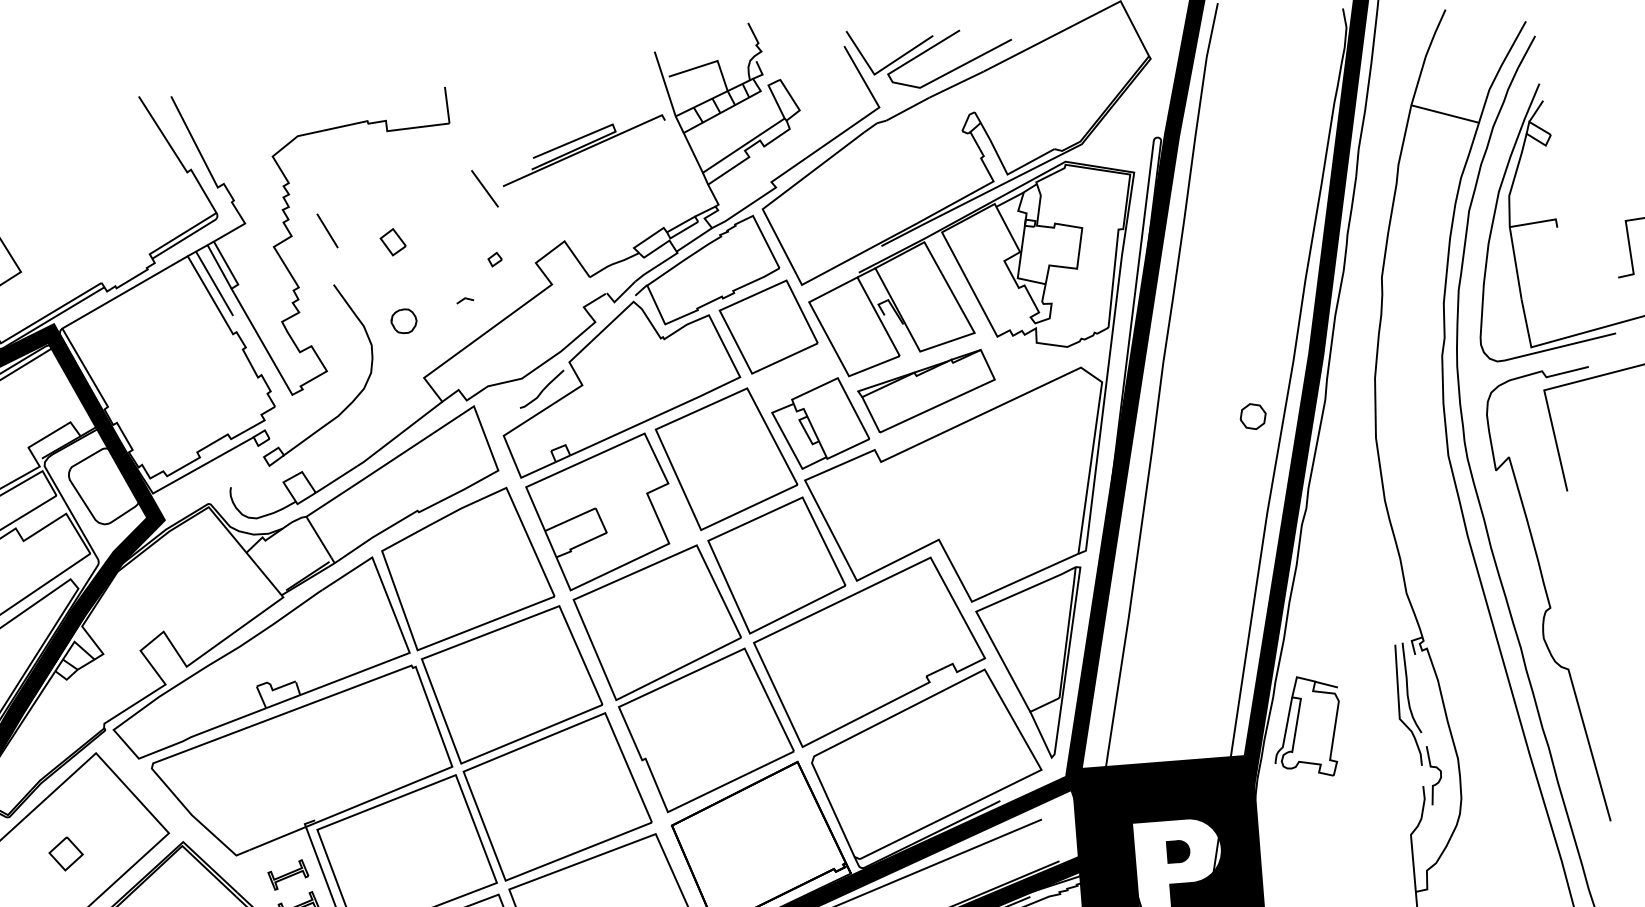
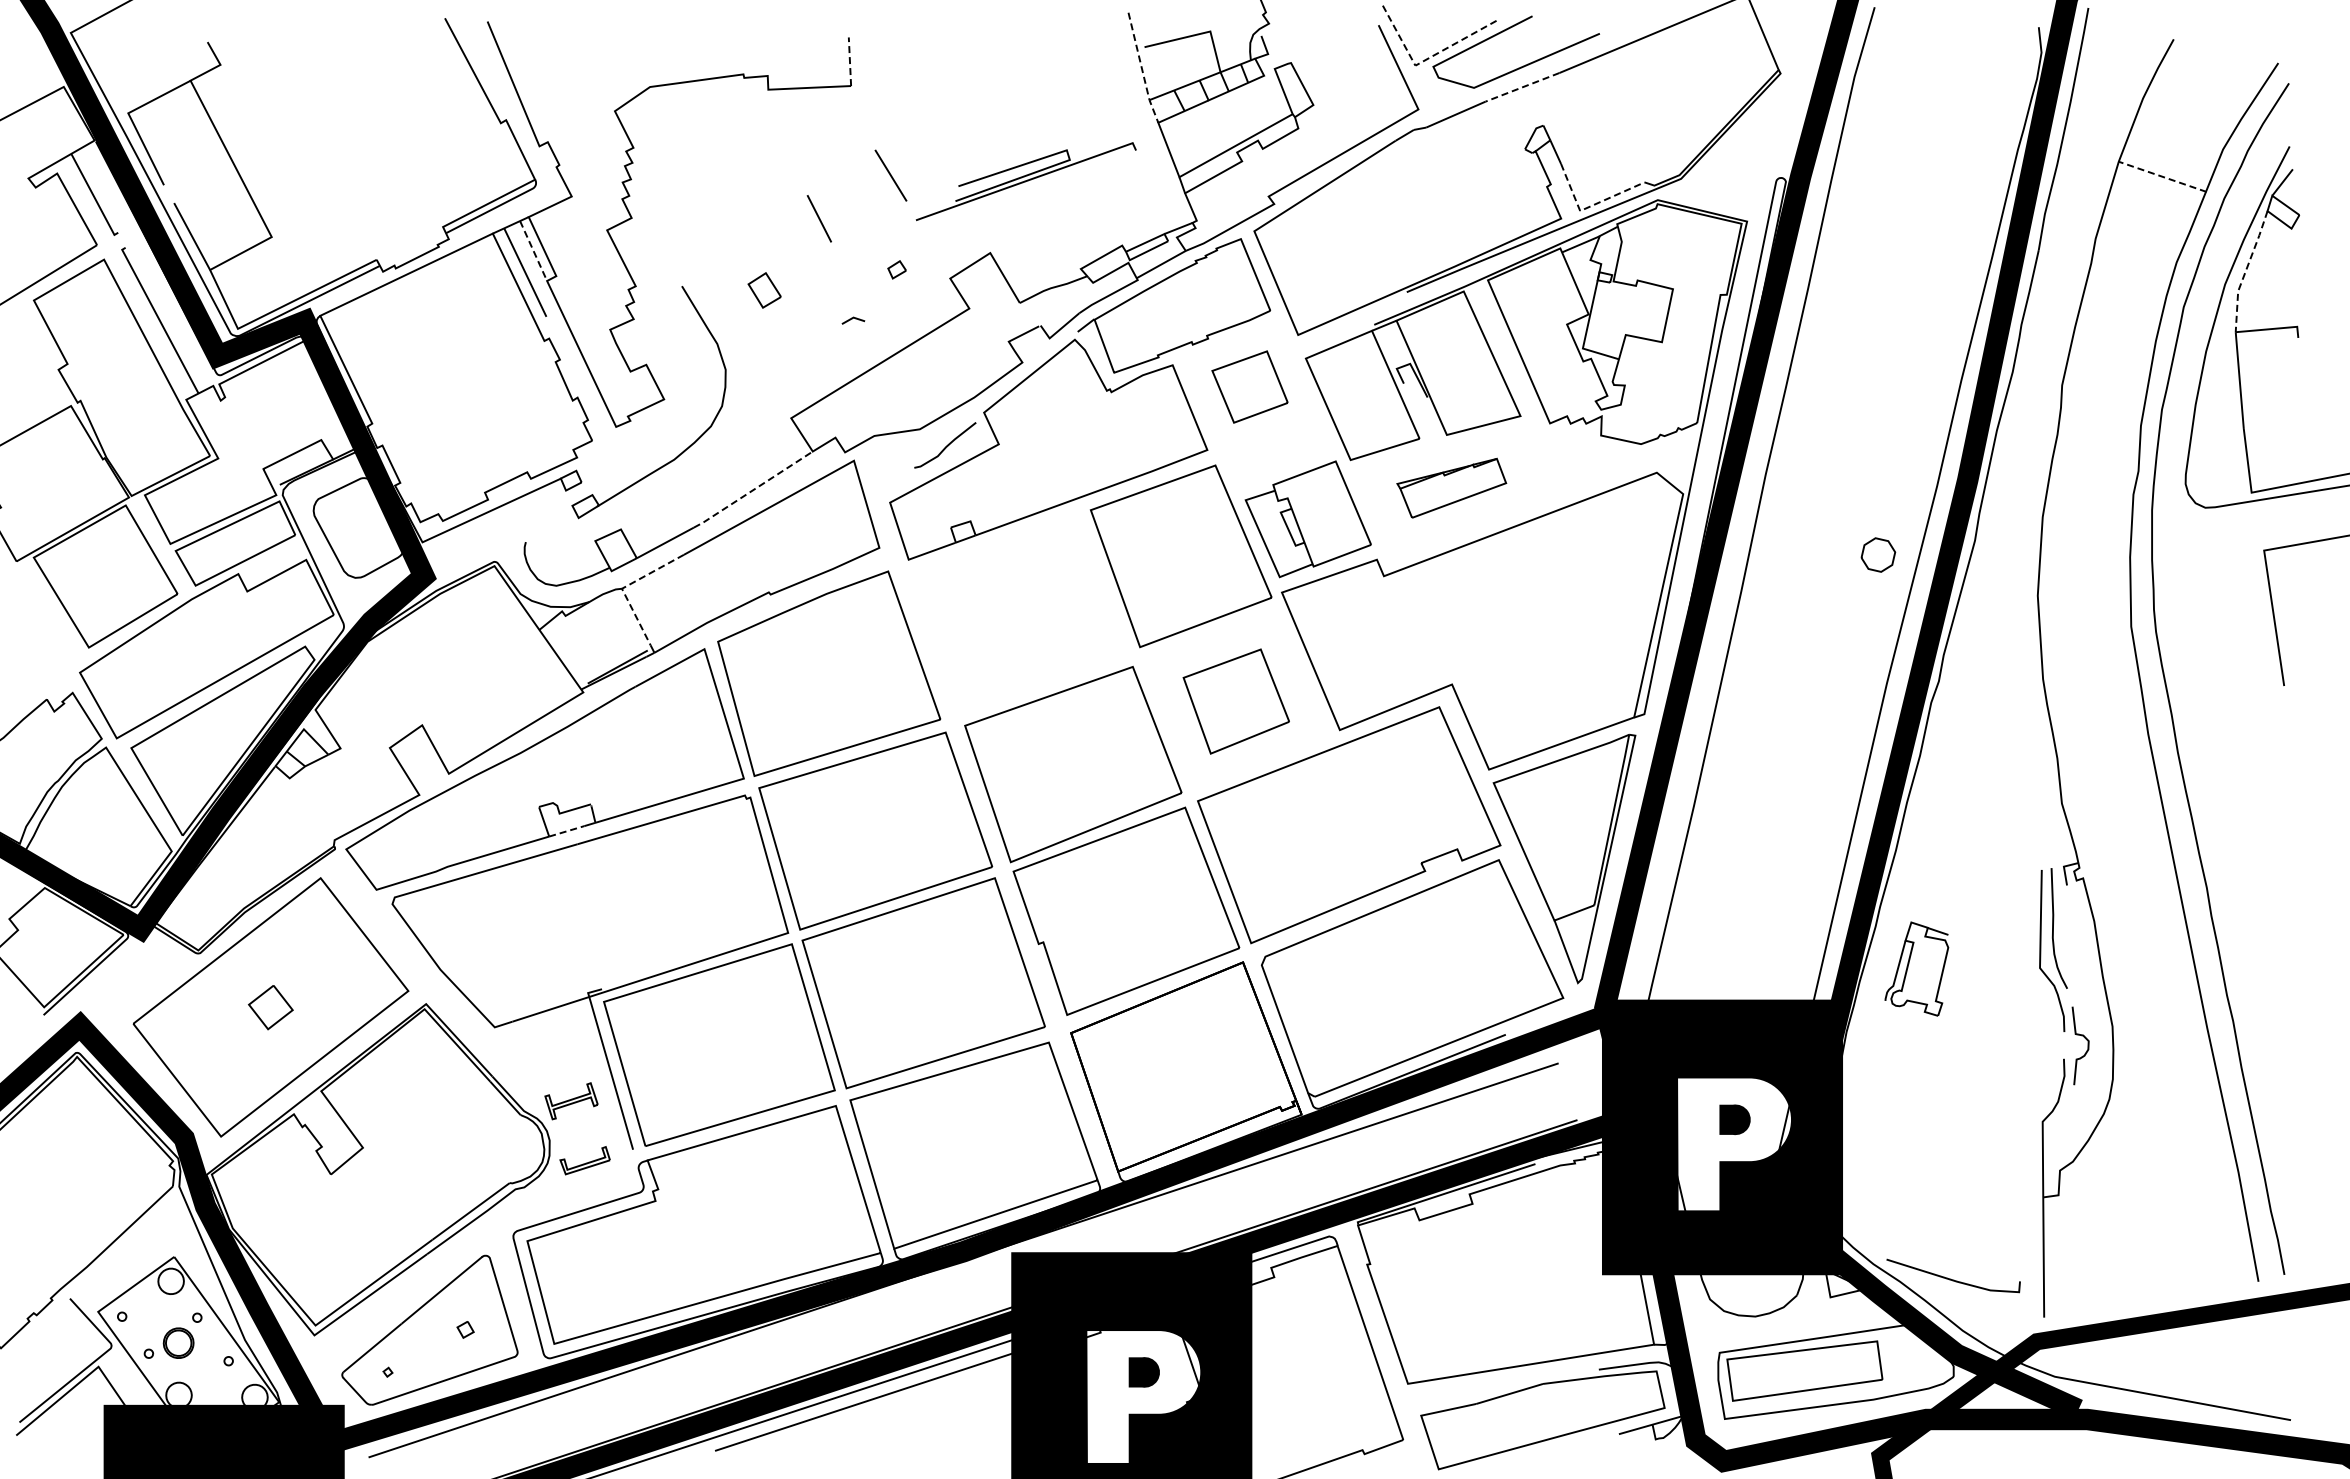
line: (881, 69) -> (1425, 59), solid -> dashed
line: (956, 84) -> (1522, 87), solid -> dashed
line: (668, 93) -> (1142, 69), solid -> dashed
line: (446, 105) -> (849, 61), solid -> dashed
line: (1445, 113) -> (2162, 176), solid -> dashed
part: (583, 150) -> (1025, 181), moved
line: (1014, 170) -> (1589, 206), solid -> dashed
line: (1513, 179) -> (2245, 270), solid -> dashed
line: (326, 230) -> (818, 218), moved
part: (393, 242) -> (764, 290), moved
line: (219, 267) -> (533, 251), solid -> dashed
part: (403, 321) -> (770, 341), removed
part: (768, 326) -> (1249, 386), size x0.6
part: (926, 391) -> (1451, 488), size x0.6
line: (399, 434) -> (753, 490), solid -> dashed
part: (598, 512) -> (1007, 613), removed
line: (308, 515) -> (624, 587), solid -> dashed
part: (777, 565) -> (1236, 701), size x0.6
curve: (1548, 598) -> (2248, 824), removed
line: (279, 703) -> (567, 831), solid -> dashed
part: (1306, 726) -> (1916, 968), size x0.7
part: (288, 875) -> (561, 1058), removed

